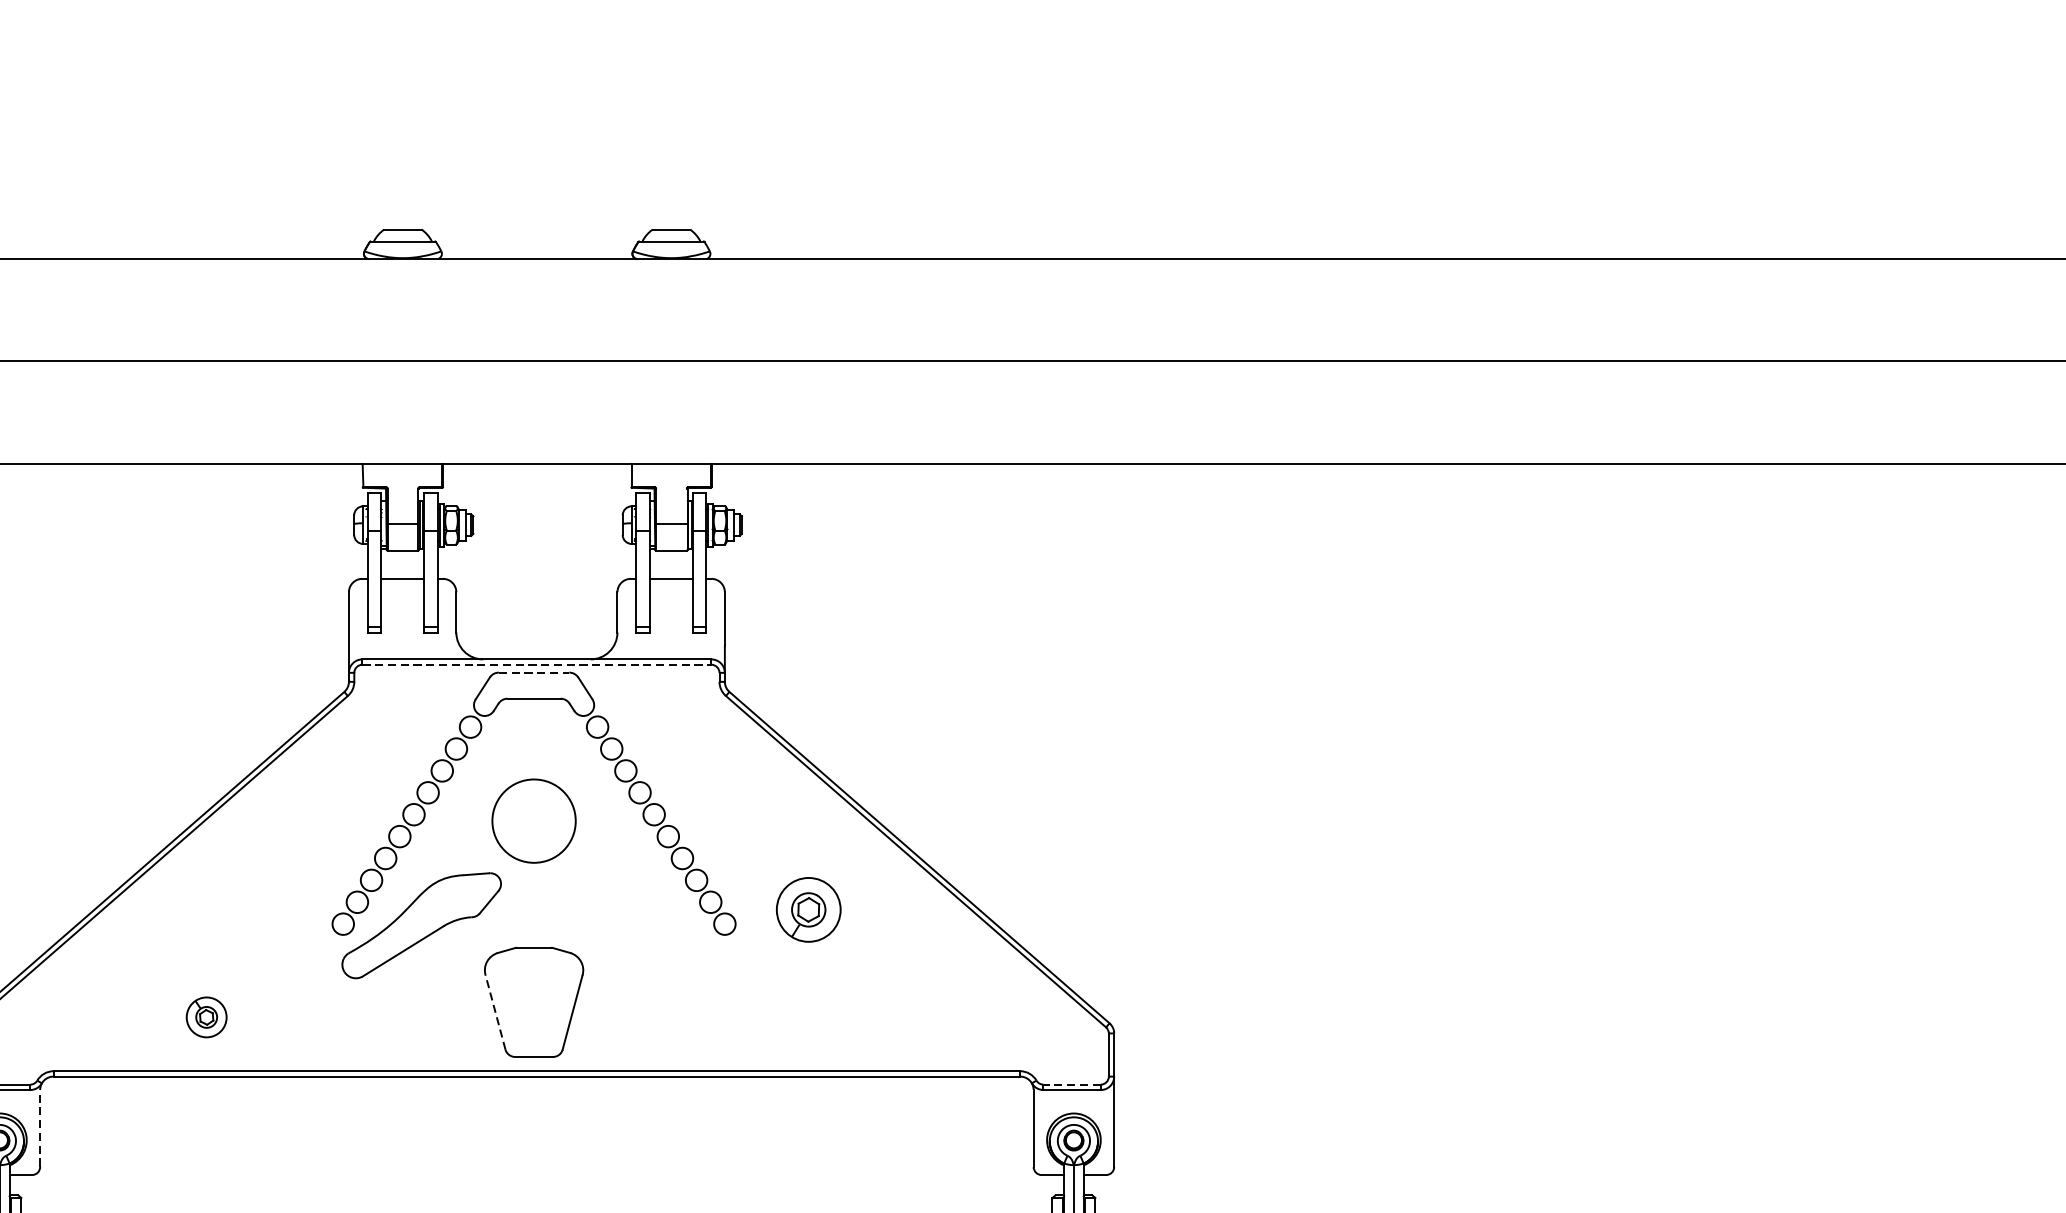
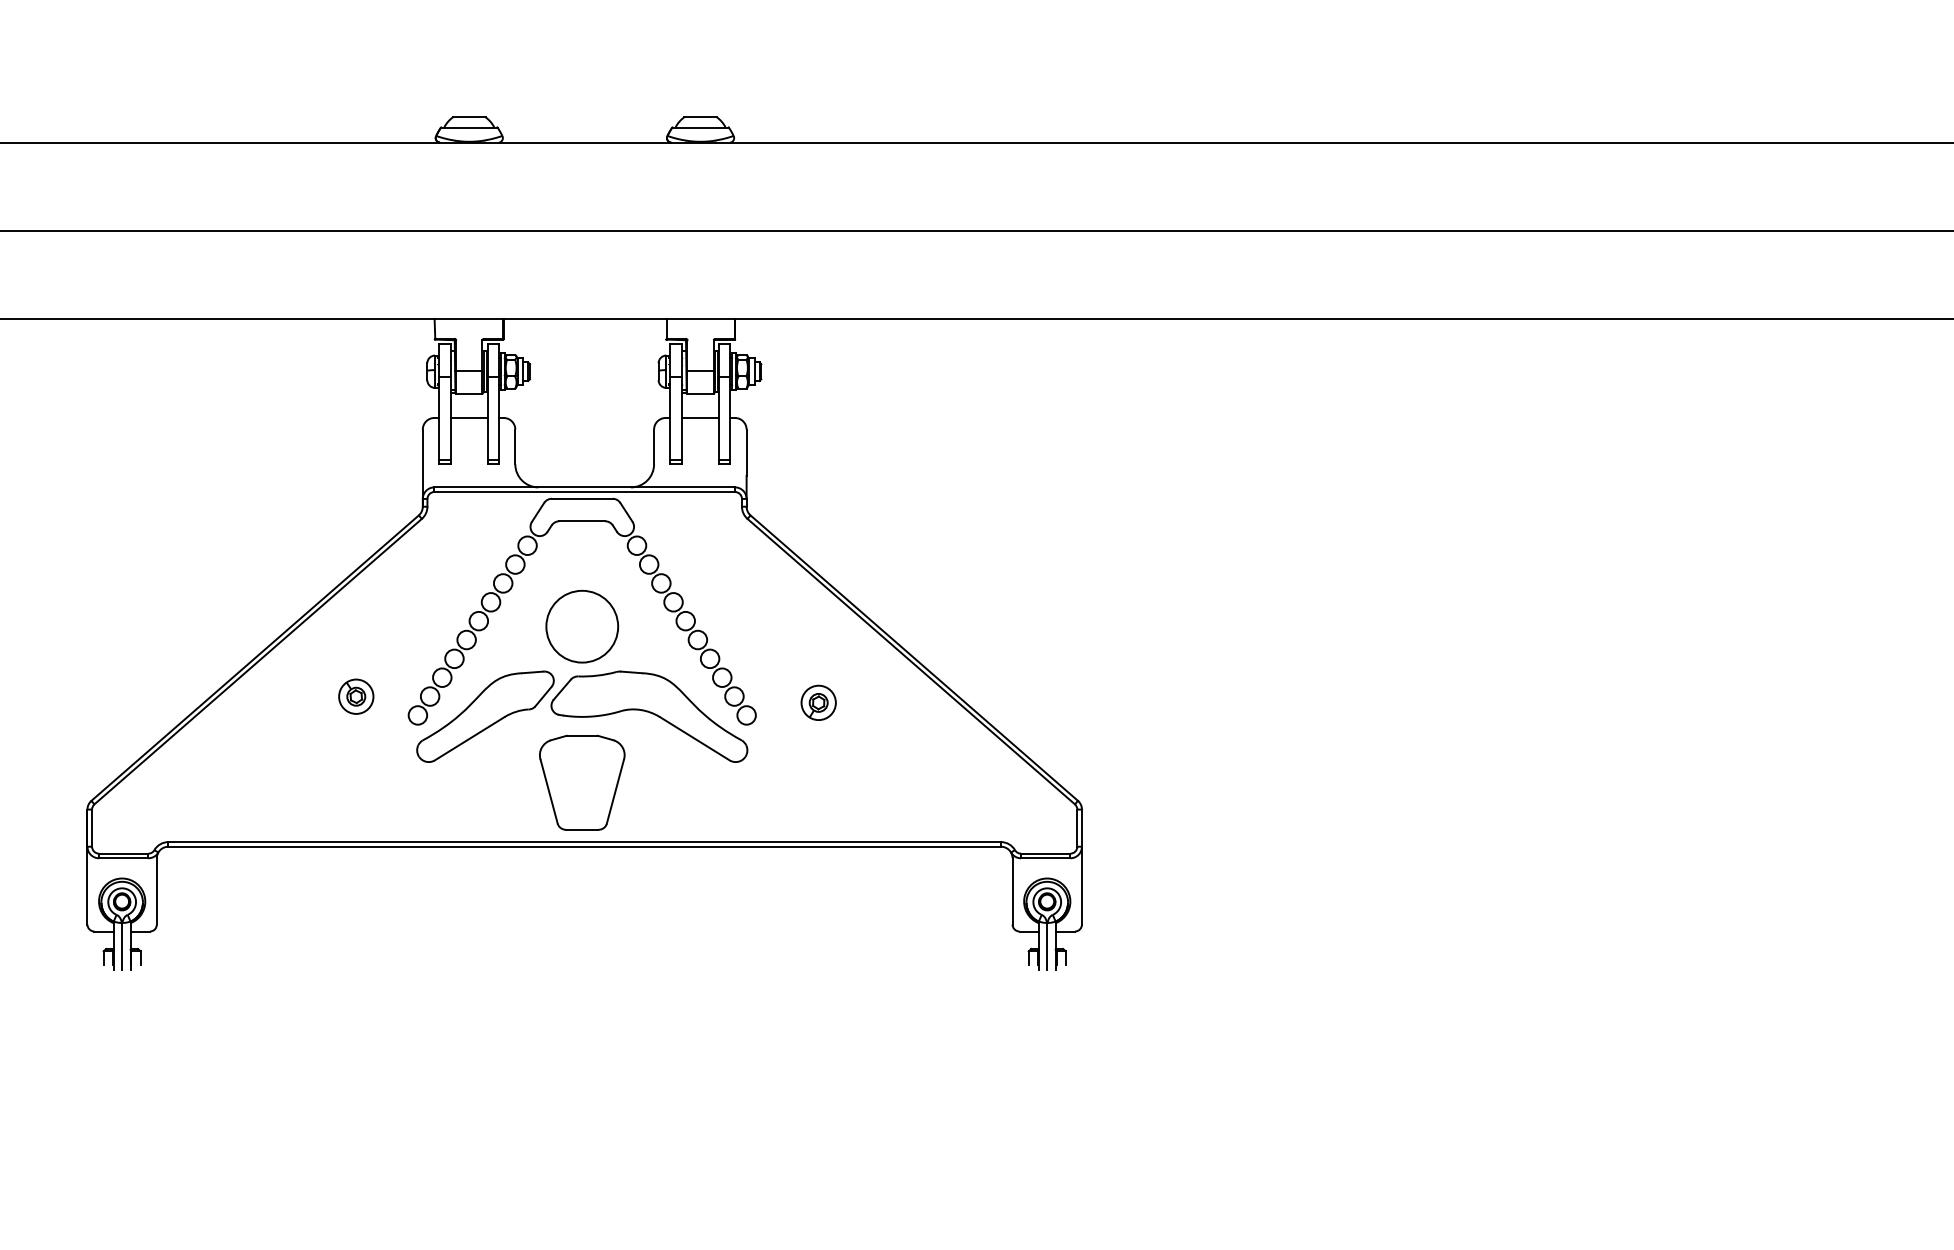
line: (537, 665) -> (585, 492), dashed -> solid
line: (534, 672) -> (582, 498), dashed -> solid
part: (808, 909) -> (818, 702), size x0.62
part: (612, 925) -> (649, 716), added
line: (496, 1012) -> (549, 791), dashed -> solid
part: (206, 1017) -> (356, 696), moved
line: (1071, 1084) -> (1045, 853), dashed -> solid
line: (39, 1128) -> (156, 891), dashed -> solid

